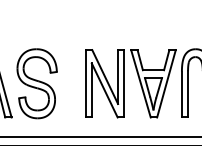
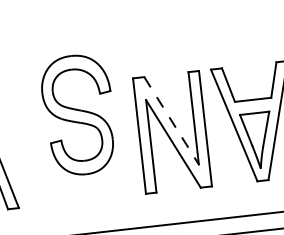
line: (105, 77) -> (172, 121), solid -> dashed
part: (36, 83) -> (77, 114), moved

